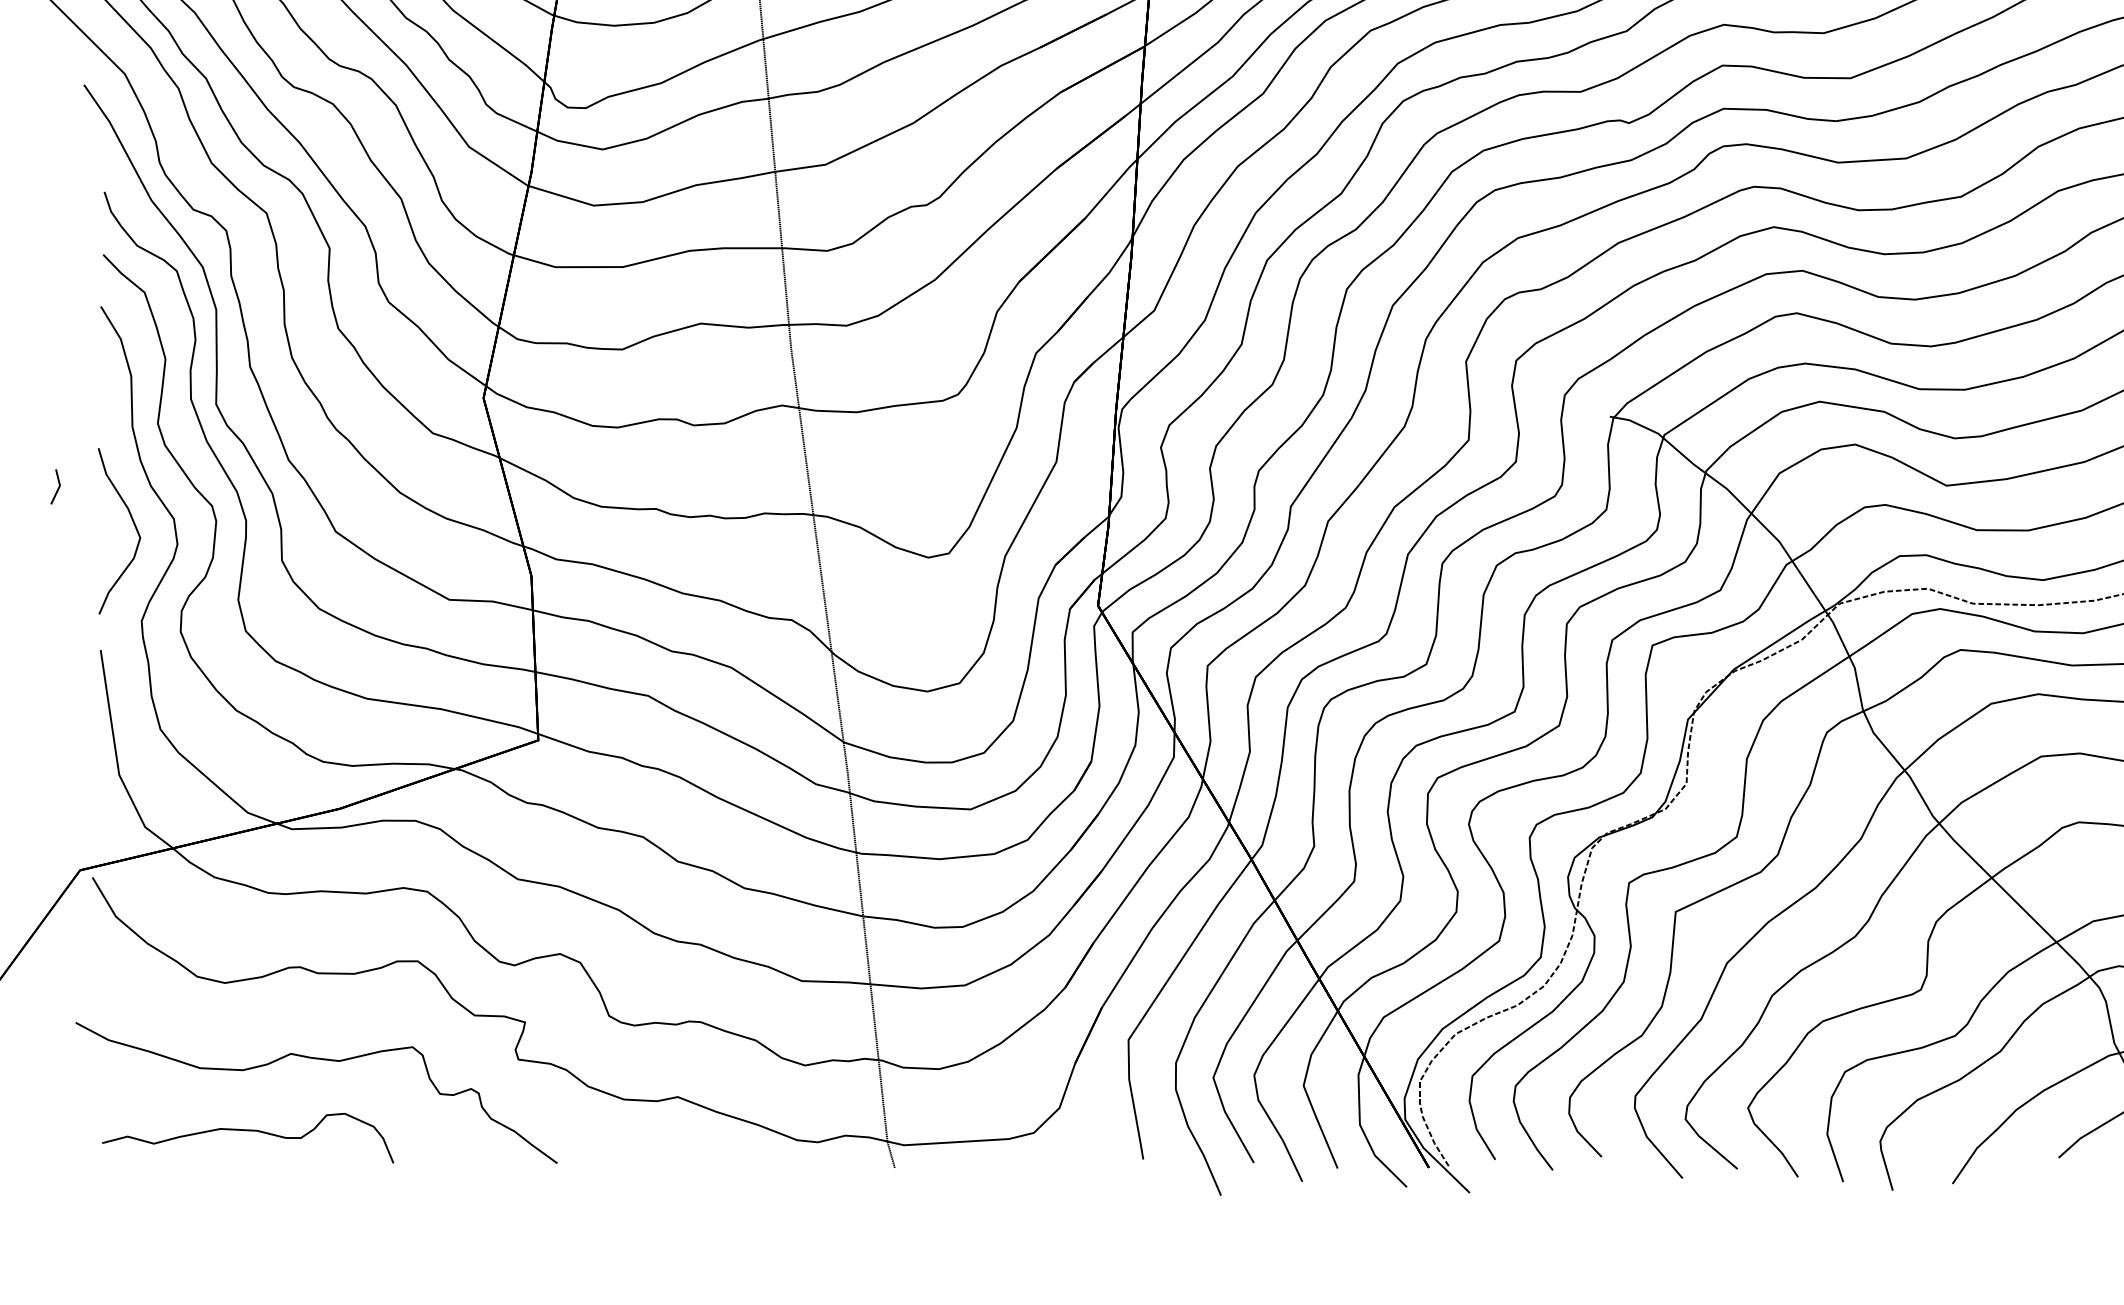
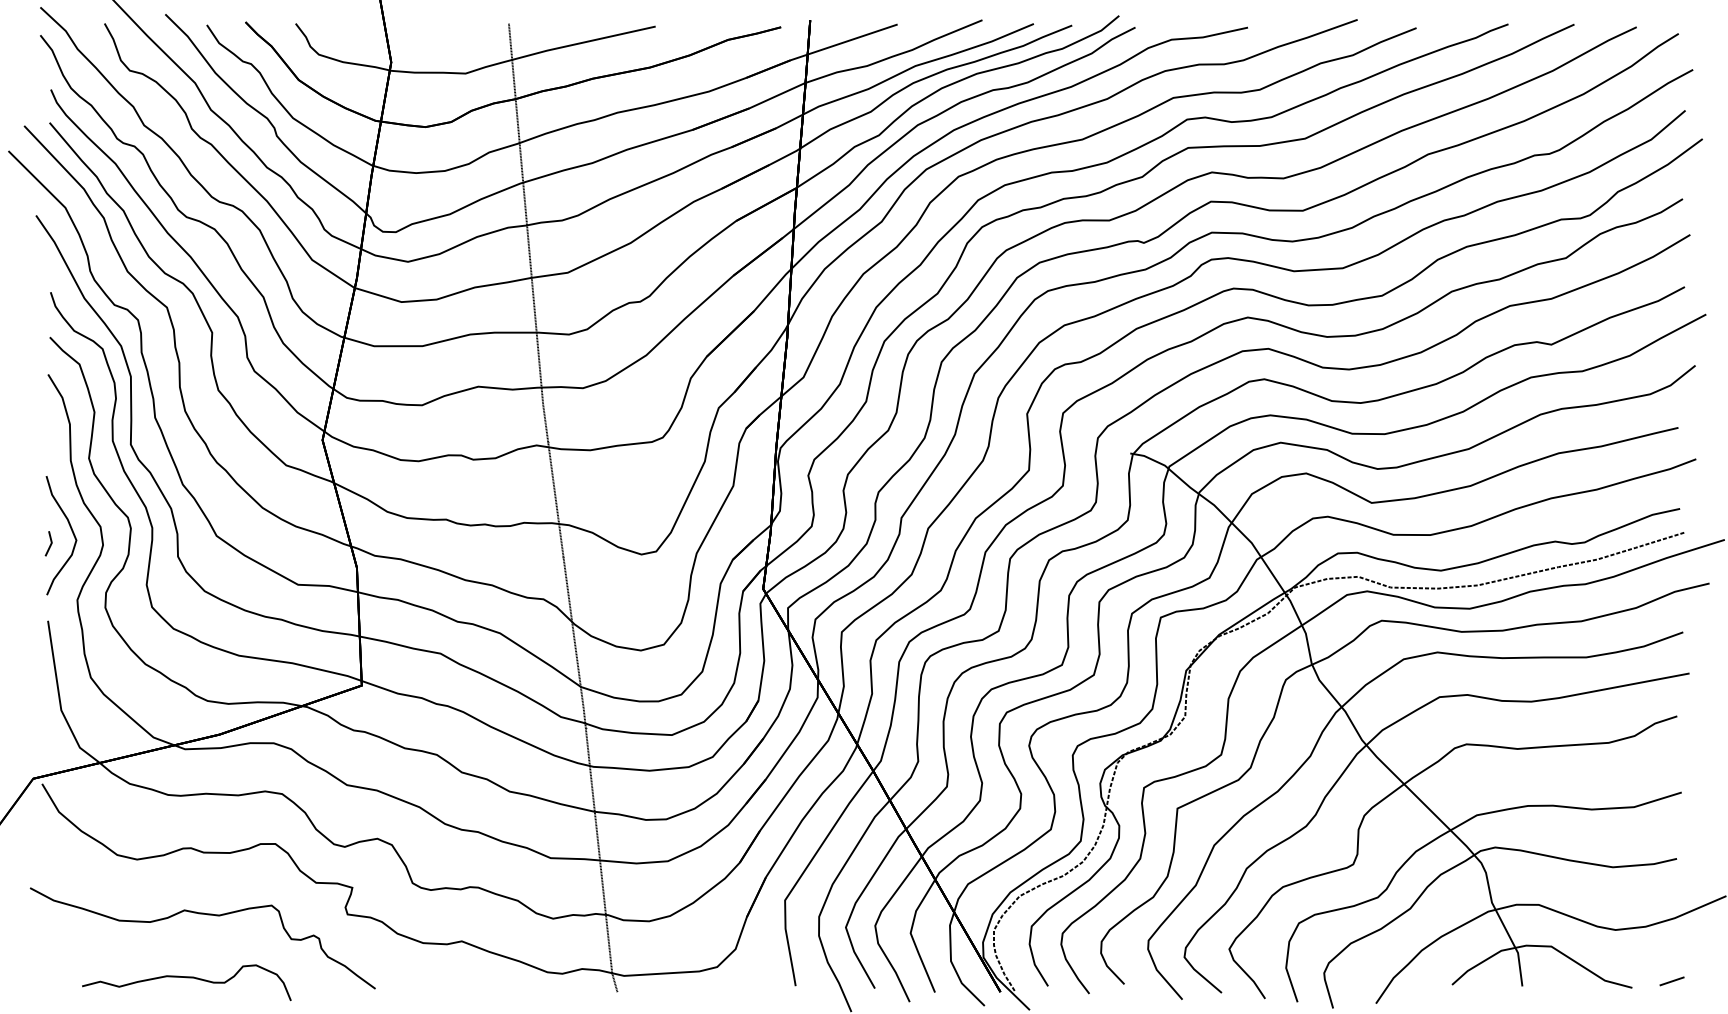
line: (58, 486) -> (50, 543), moved
curve: (247, 1132) -> (186, 978), moved

